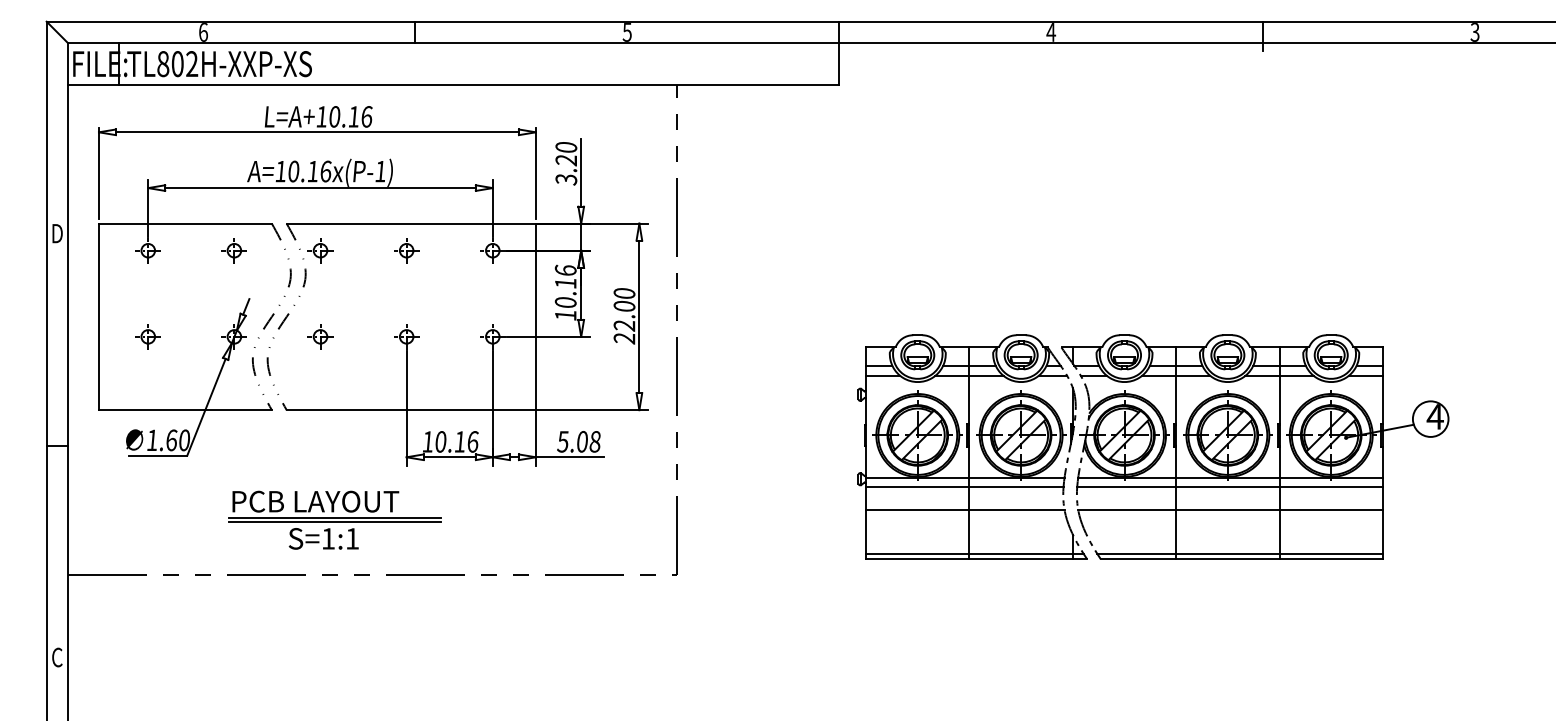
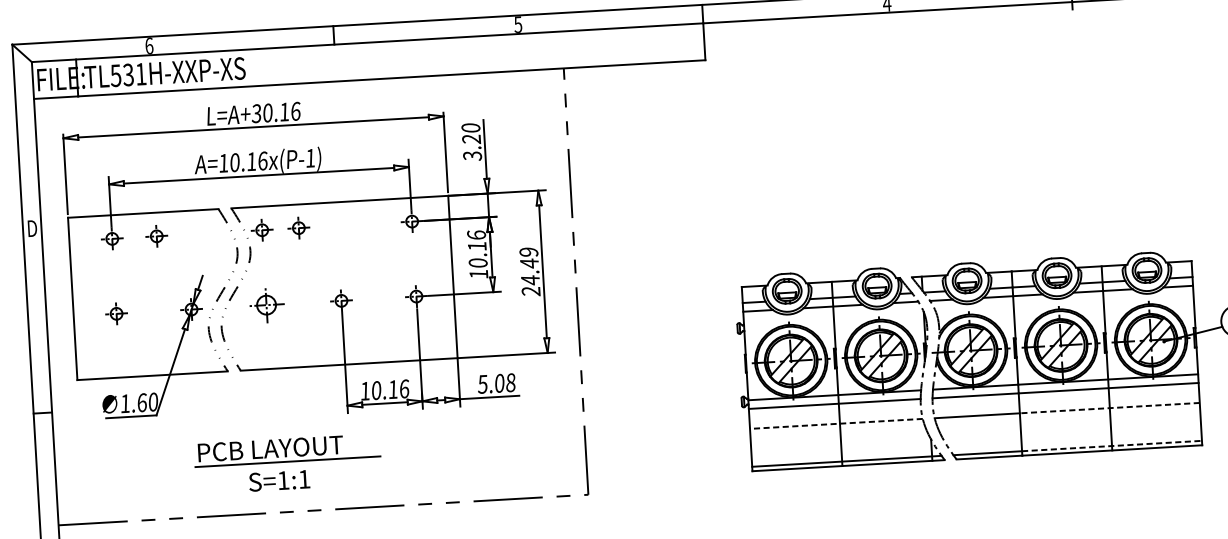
text: (177, 64) -> (128, 75), TL802H-XXP-XS -> TL531H-XXP-XS
text: (321, 116) -> (256, 113), L=A+10.16 -> L=A+30.16
part: (233, 250) -> (155, 236), moved
part: (406, 250) -> (298, 227), moved
text: (624, 309) -> (529, 266), 22.00 -> 24.49
part: (320, 336) -> (266, 304), size x1.6
line: (964, 510) -> (835, 424), solid -> dashed
line: (1279, 510) -> (1109, 408), solid -> dashed
line: (334, 521) -> (287, 465), removed
line: (1280, 553) -> (1112, 445), solid -> dashed

